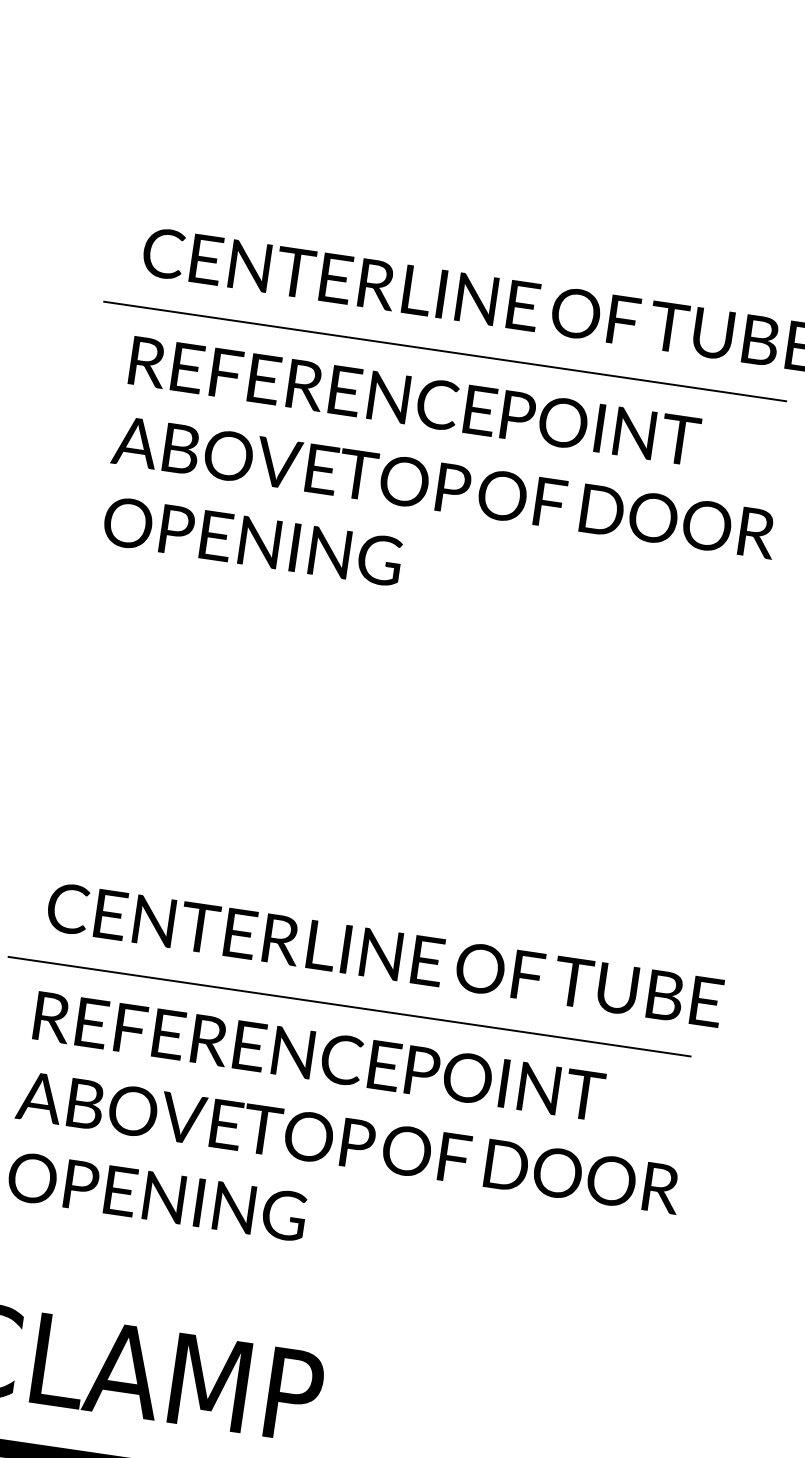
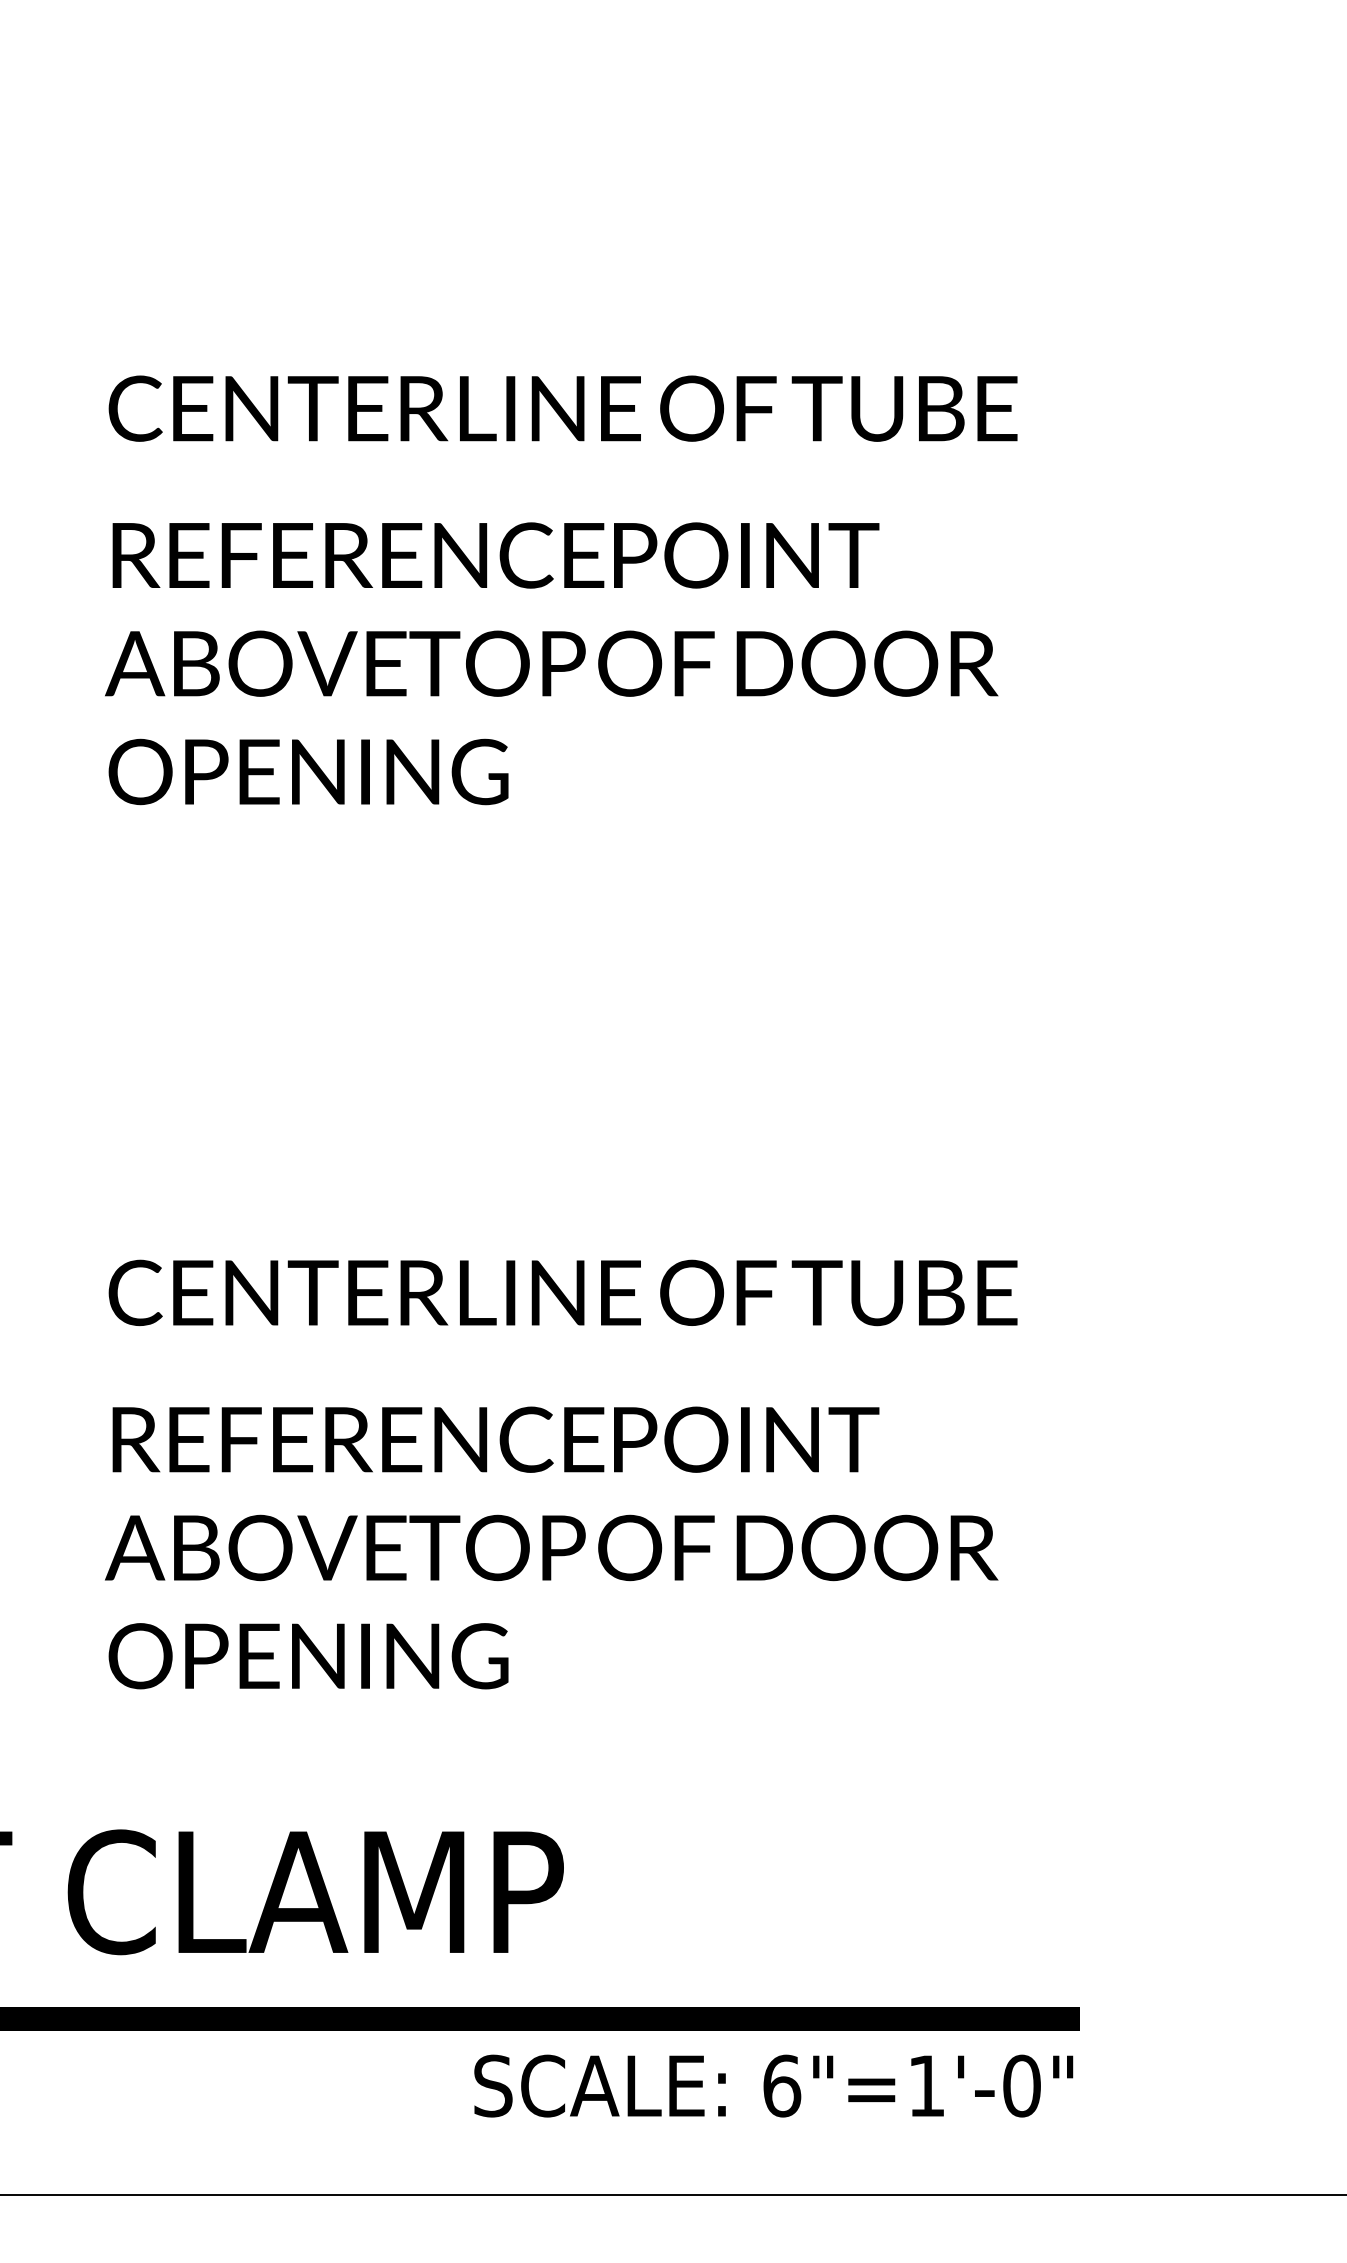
line: (445, 351) -> (526, 483), removed
line: (349, 1006) -> (526, 1368), removed

